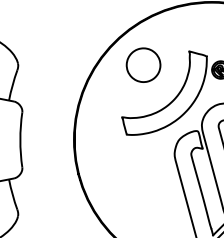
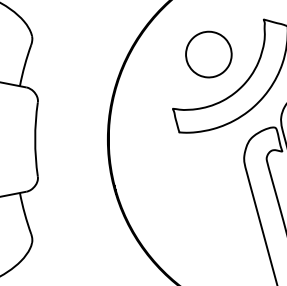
part: (143, 64) -> (208, 53), moved

